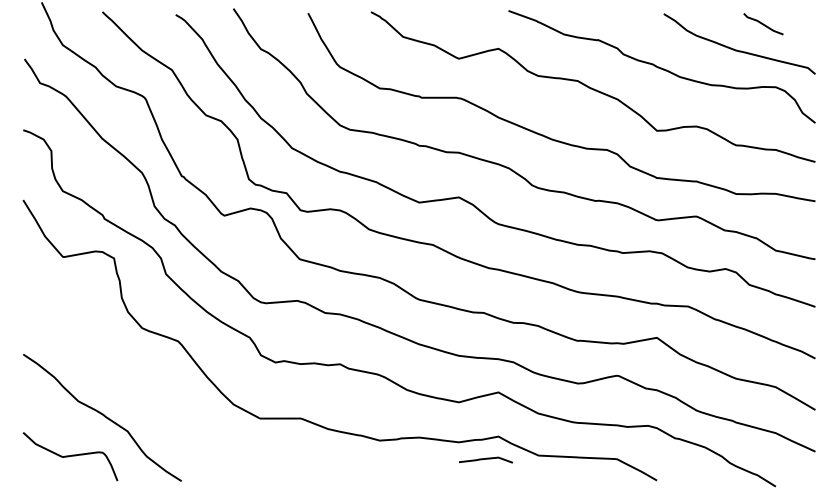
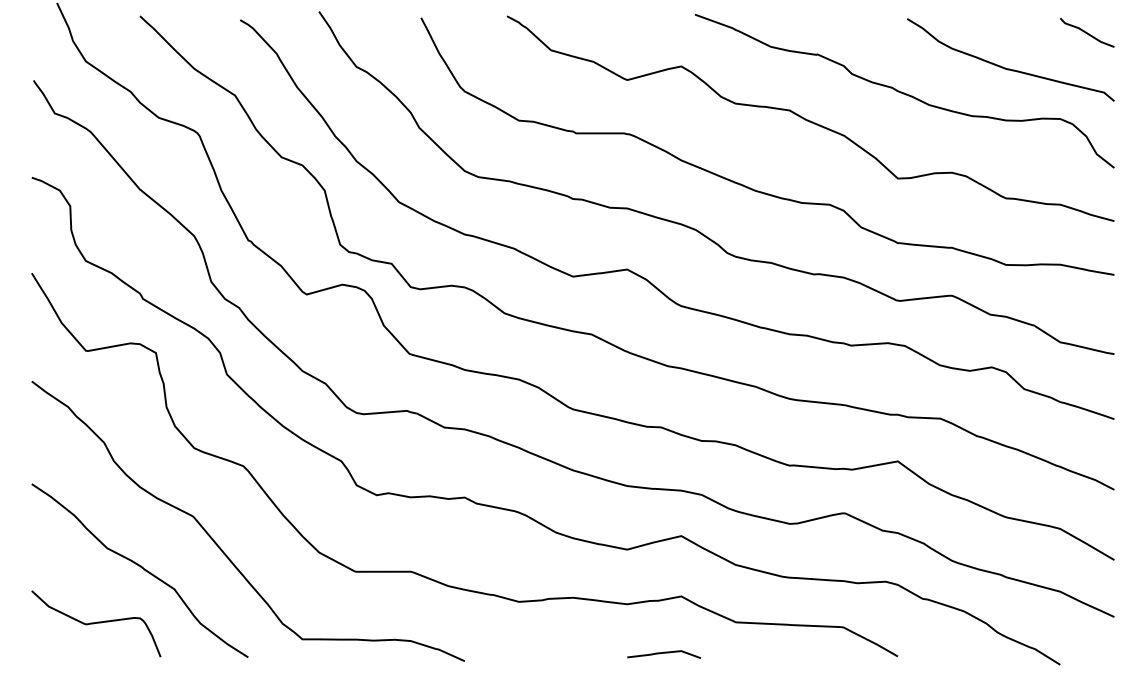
line: (763, 24) -> (1087, 33), moved
curve: (158, 396) -> (216, 541), added
line: (485, 459) -> (663, 653), moved

